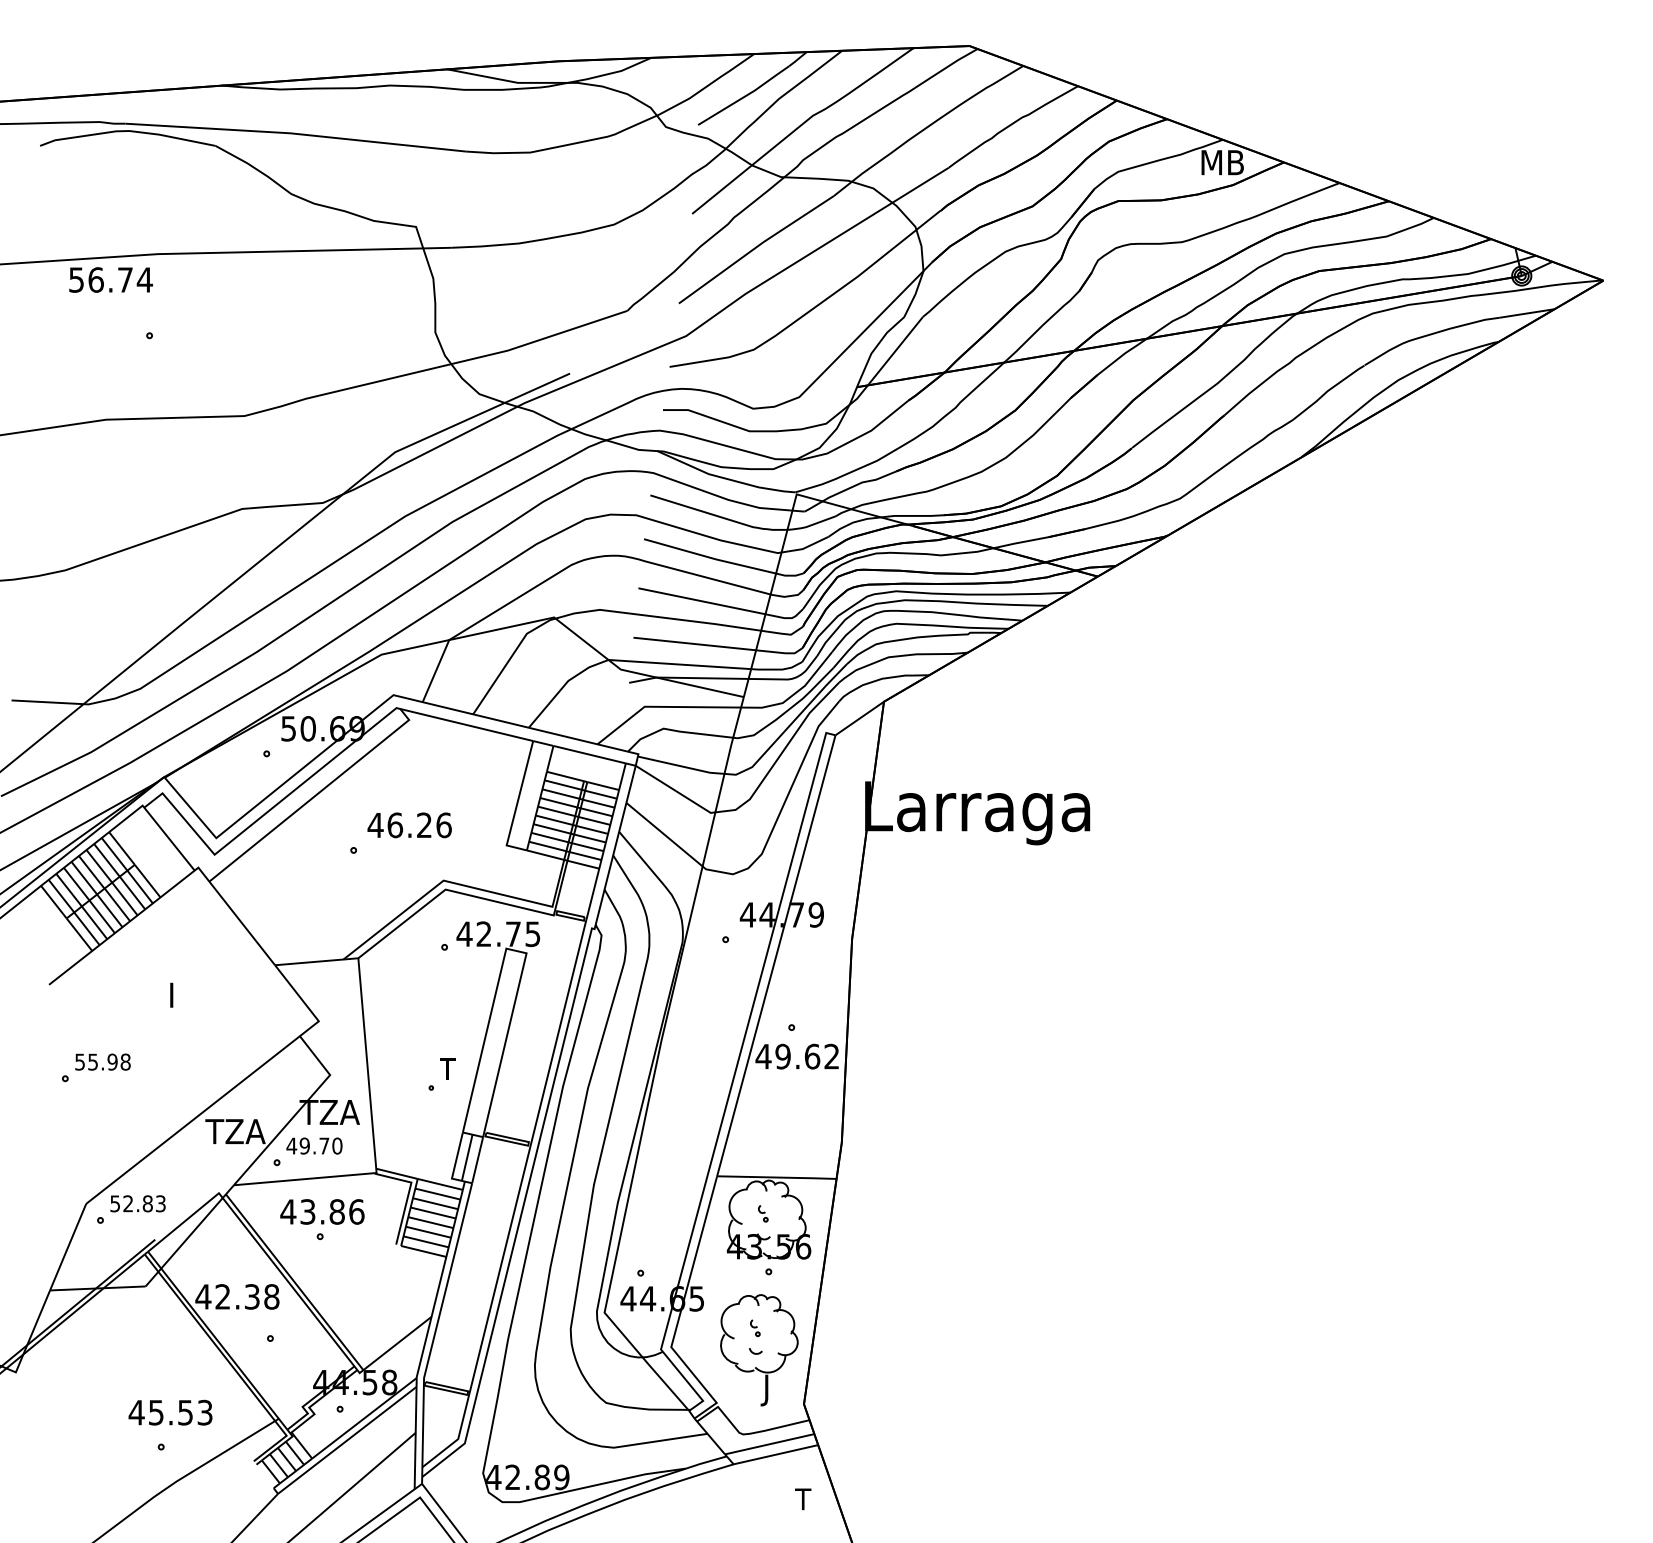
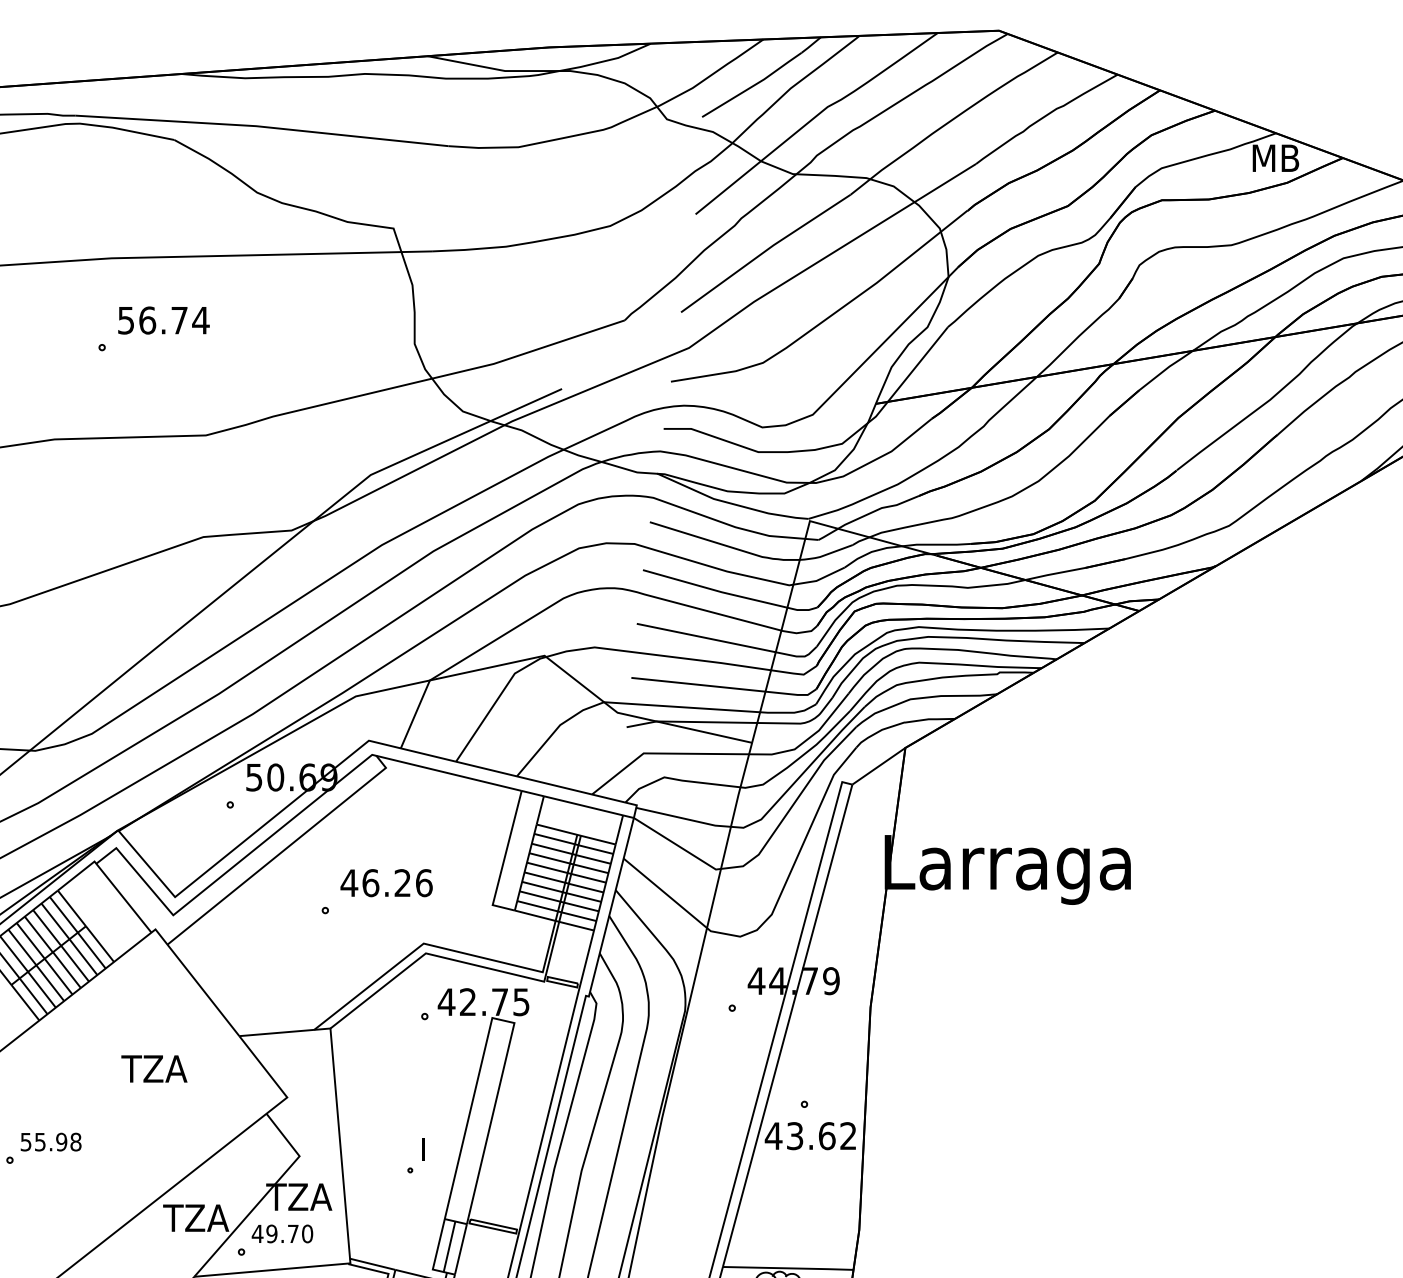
text: (110, 279) -> (163, 319), moved
text: (197, 994) -> (154, 1068), I -> TZA
text: (782, 1056) -> (794, 1135), 49.62 -> 43.62
text: (447, 1068) -> (427, 1149), T -> I

